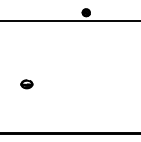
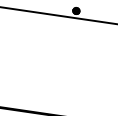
part: (26, 84) -> (15, 65), removed

